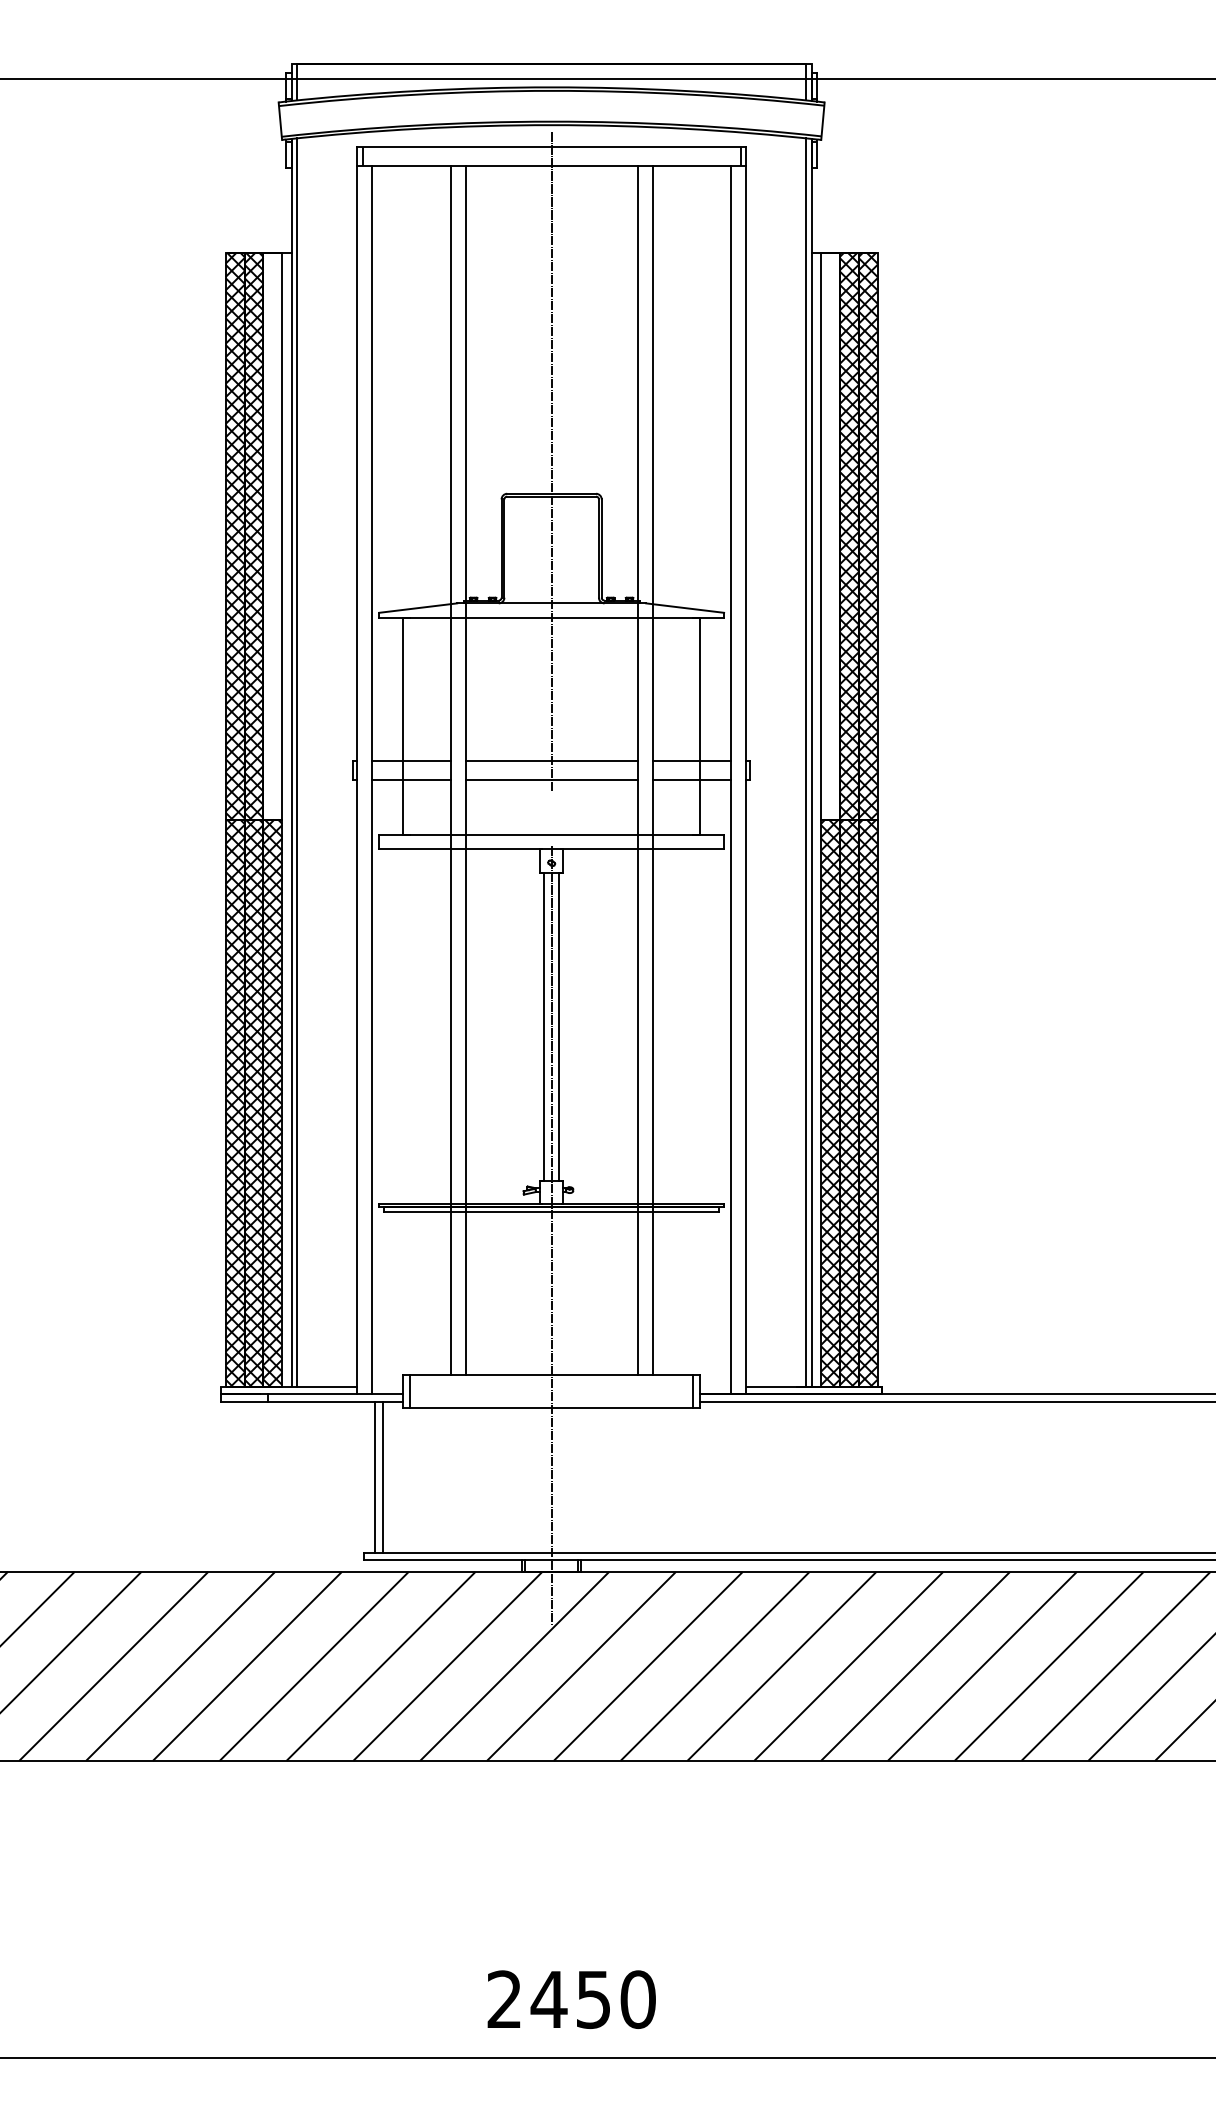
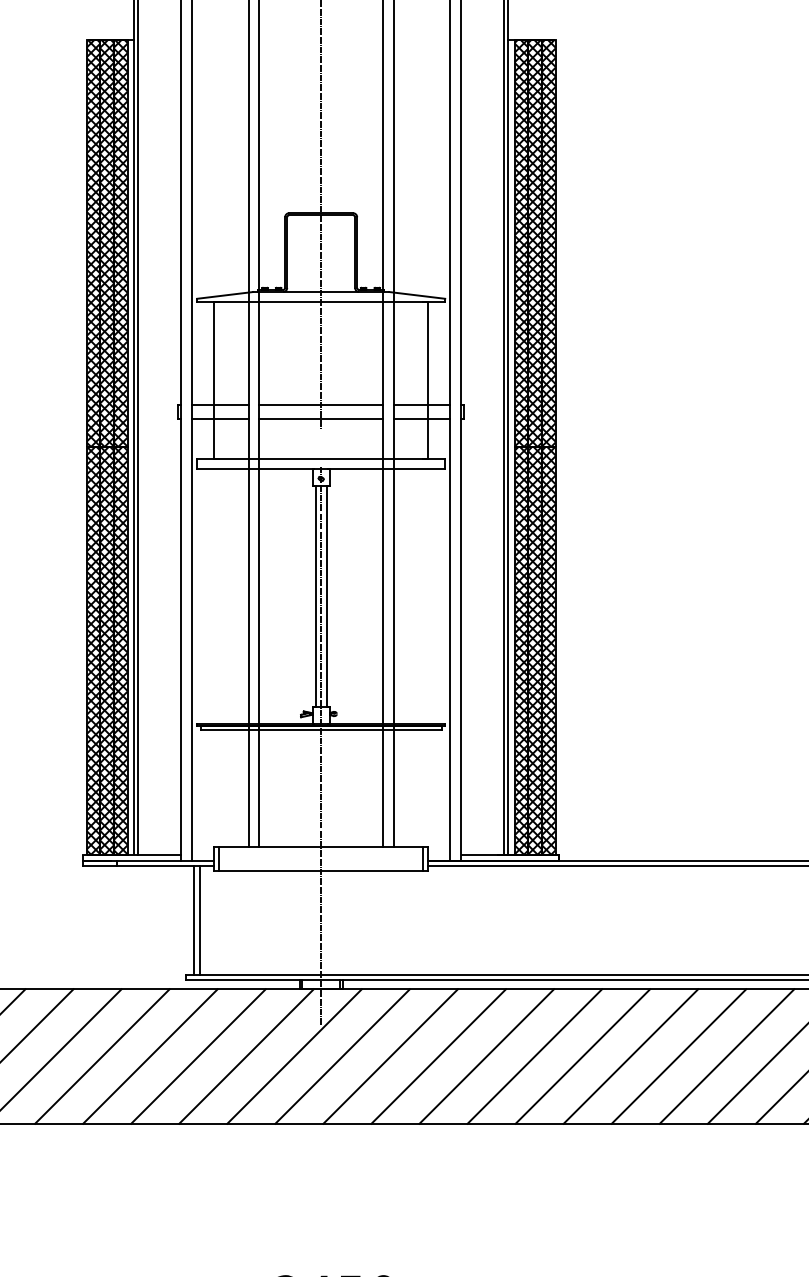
hatch: (272, 535) -> (120, 243), added
hatch: (829, 535) -> (520, 243), added

